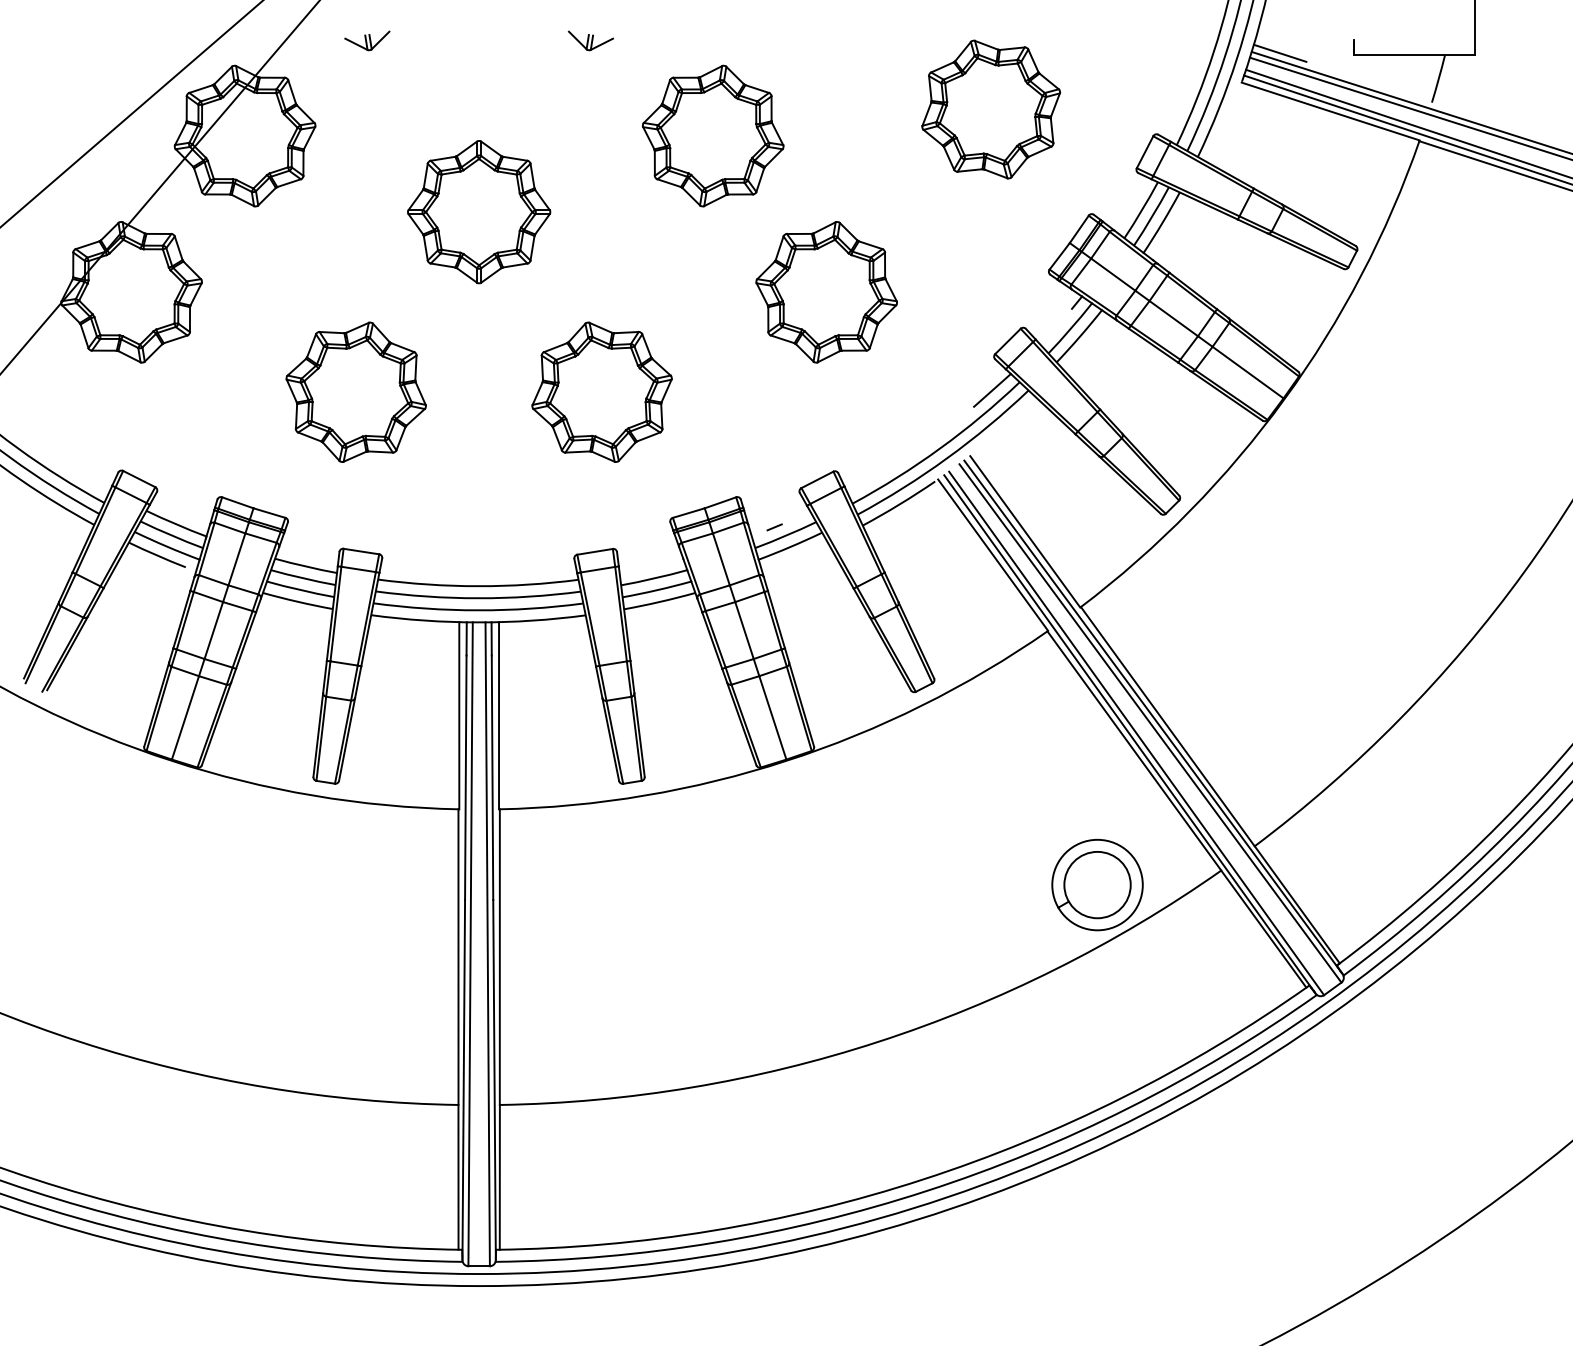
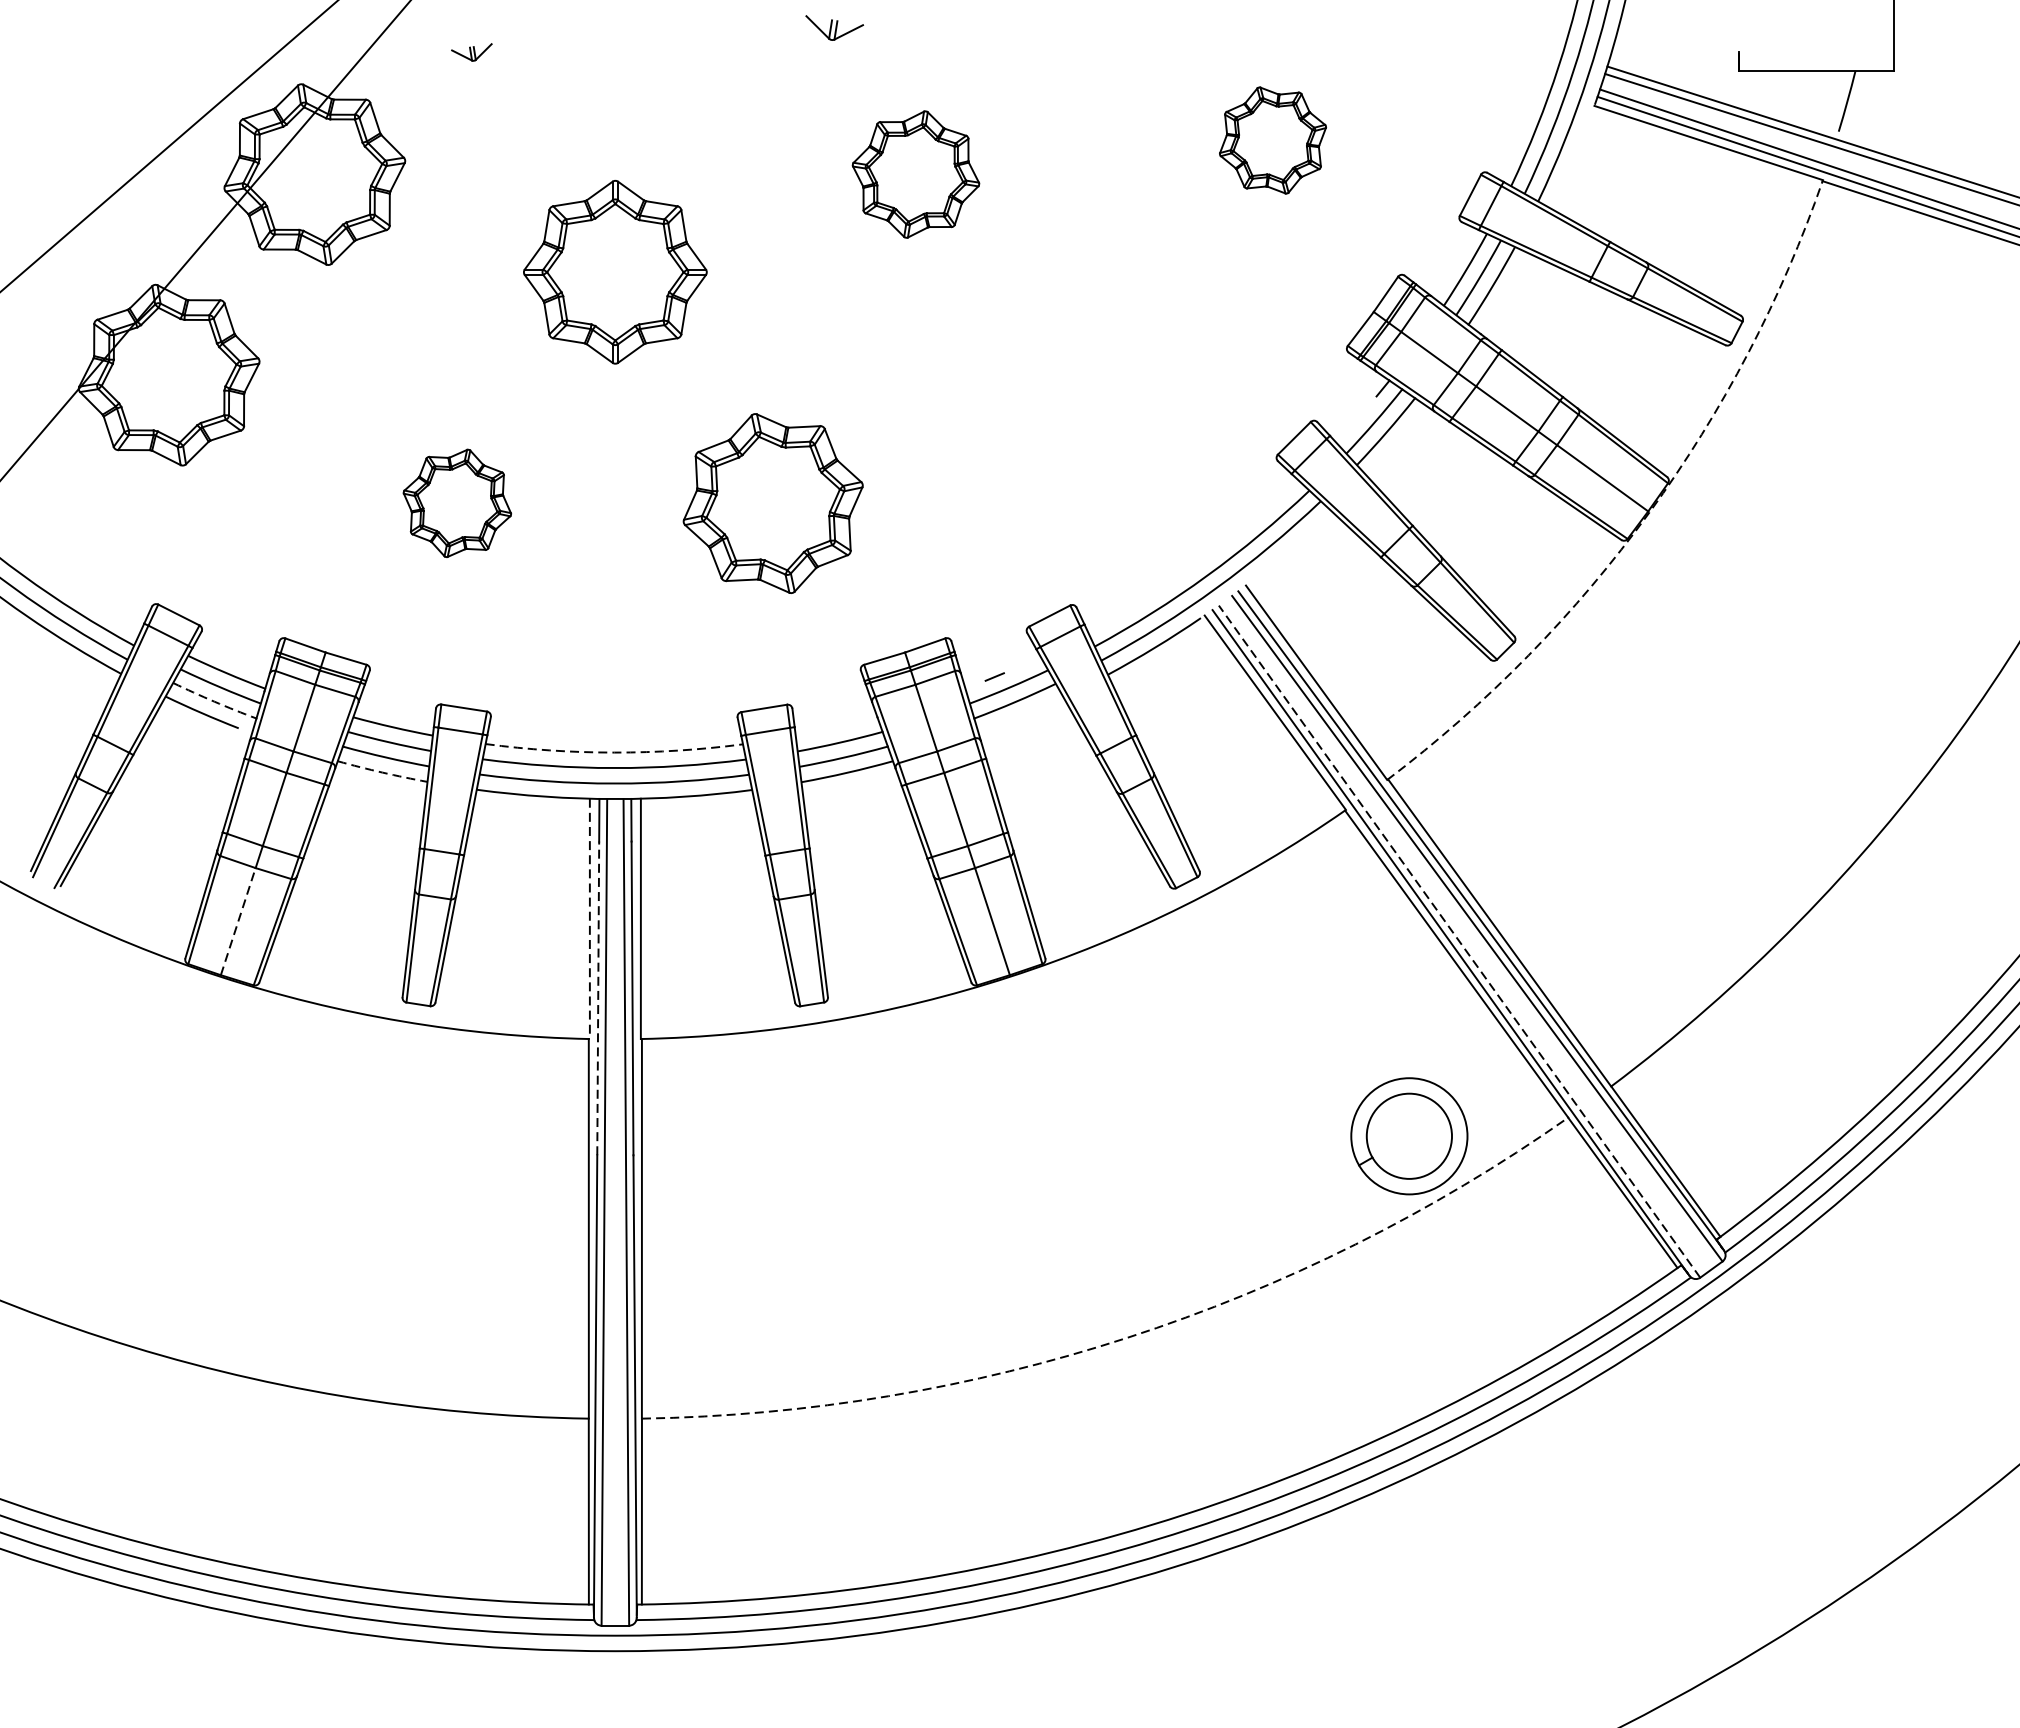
part: (367, 40) -> (472, 51), size x0.7
part: (590, 40) -> (834, 27), moved
line: (1279, 52) -> (1643, 67), removed
part: (991, 109) -> (1273, 140), size x0.6
part: (713, 135) -> (916, 173), size x0.7
part: (826, 292) -> (1061, 375), removed
line: (992, 389) -> (1274, 499), removed
part: (355, 391) -> (456, 502), size x0.6
arc: (1284, 399) -> (1649, 512), solid -> dashed
arc: (166, 546) -> (213, 701), solid -> dashed
arc: (478, 586) -> (614, 752), solid -> dashed
arc: (297, 601) -> (382, 772), solid -> dashed
line: (459, 715) -> (590, 918), solid -> dashed
line: (185, 717) -> (238, 921), solid -> dashed
line: (1136, 733) -> (1459, 941), solid -> dashed
line: (465, 777) -> (597, 998), solid -> dashed
arc: (878, 1041) -> (1128, 1337), solid -> dashed

